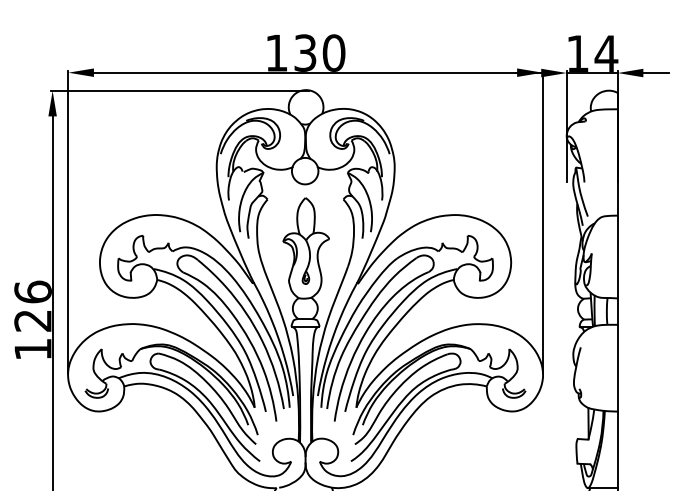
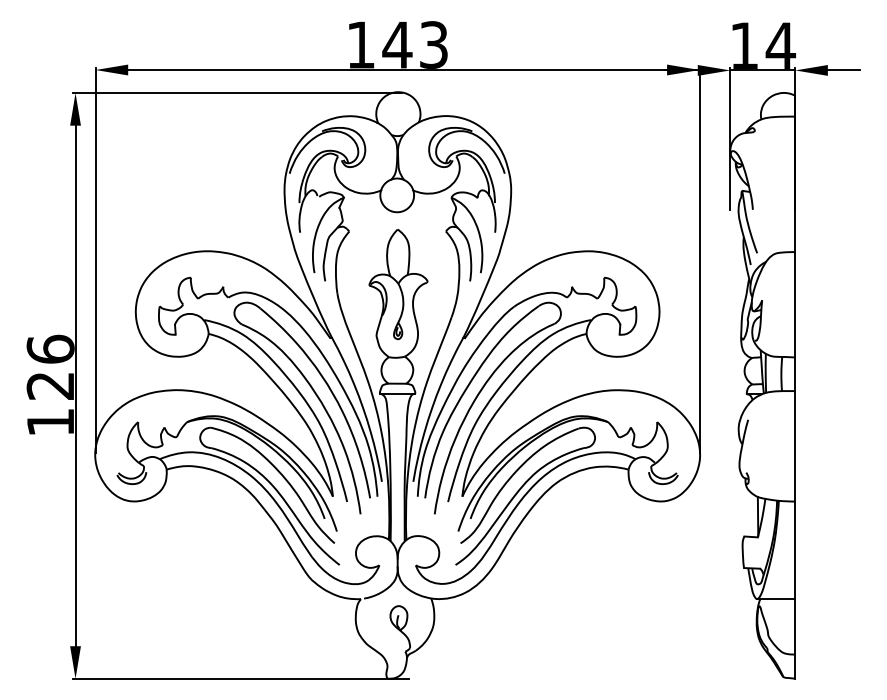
text: (319, 52) -> (415, 44), 130 -> 143

